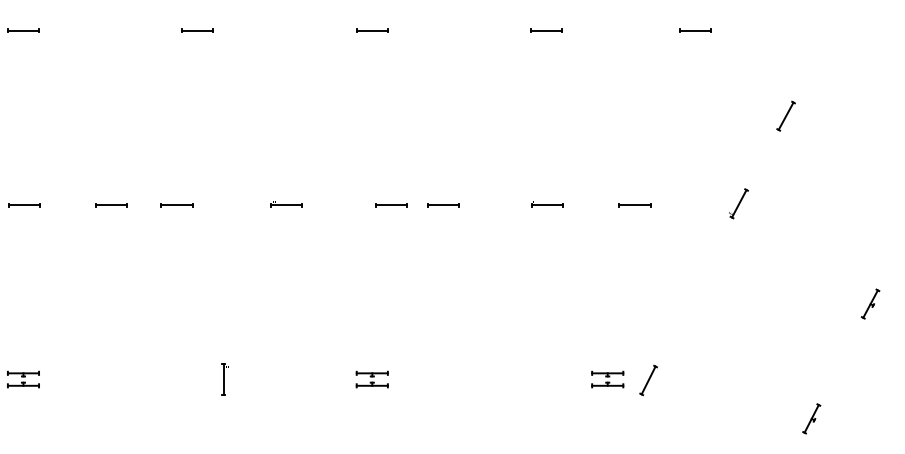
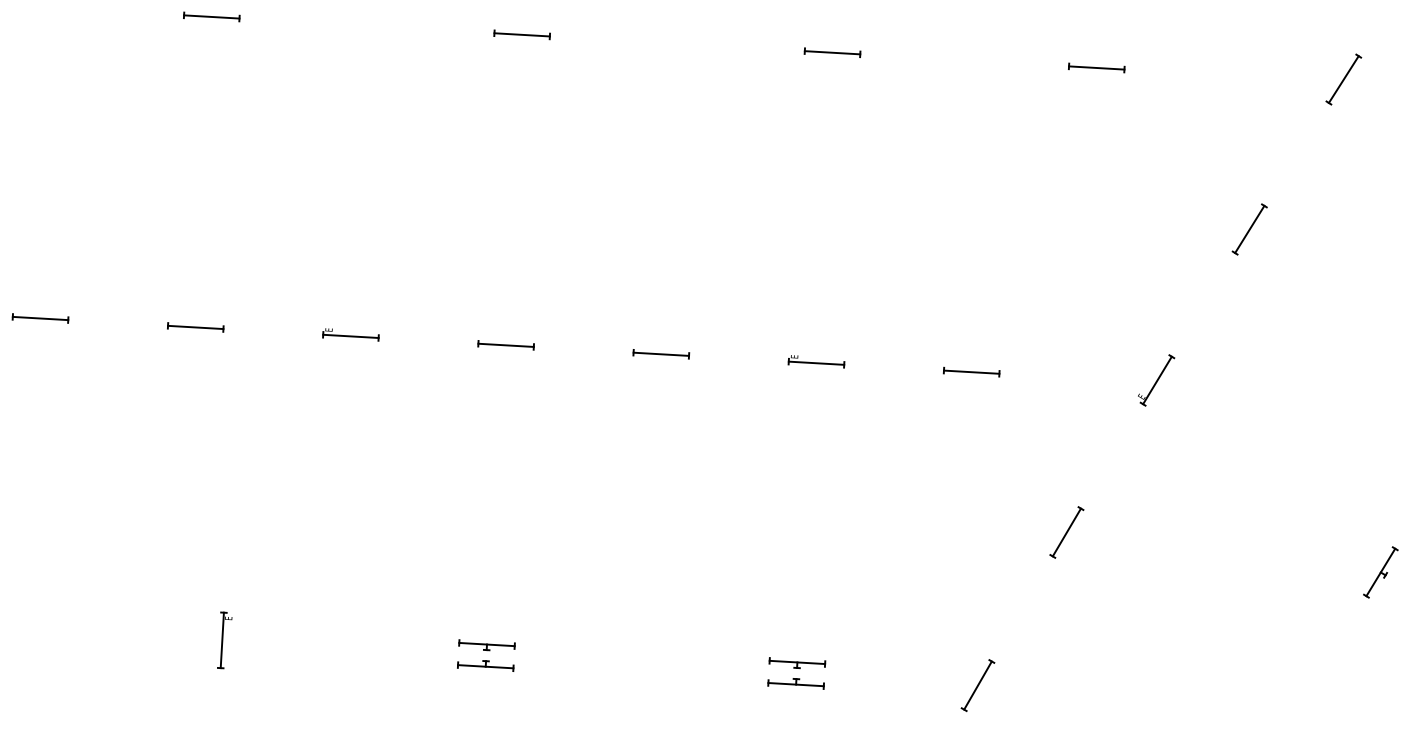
part: (833, 28) -> (1343, 78), added
part: (176, 205) -> (194, 328), moved
part: (391, 205) -> (506, 345), moved
part: (443, 205) -> (661, 354), moved
part: (693, 291) -> (1066, 531), added
part: (607, 379) -> (796, 673), moved

